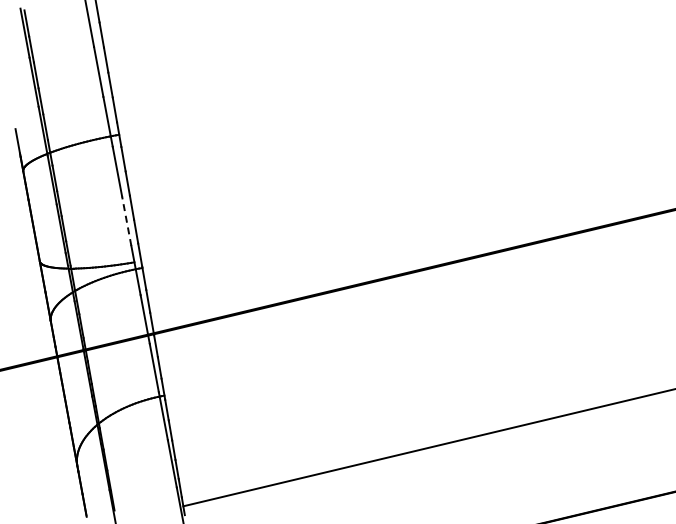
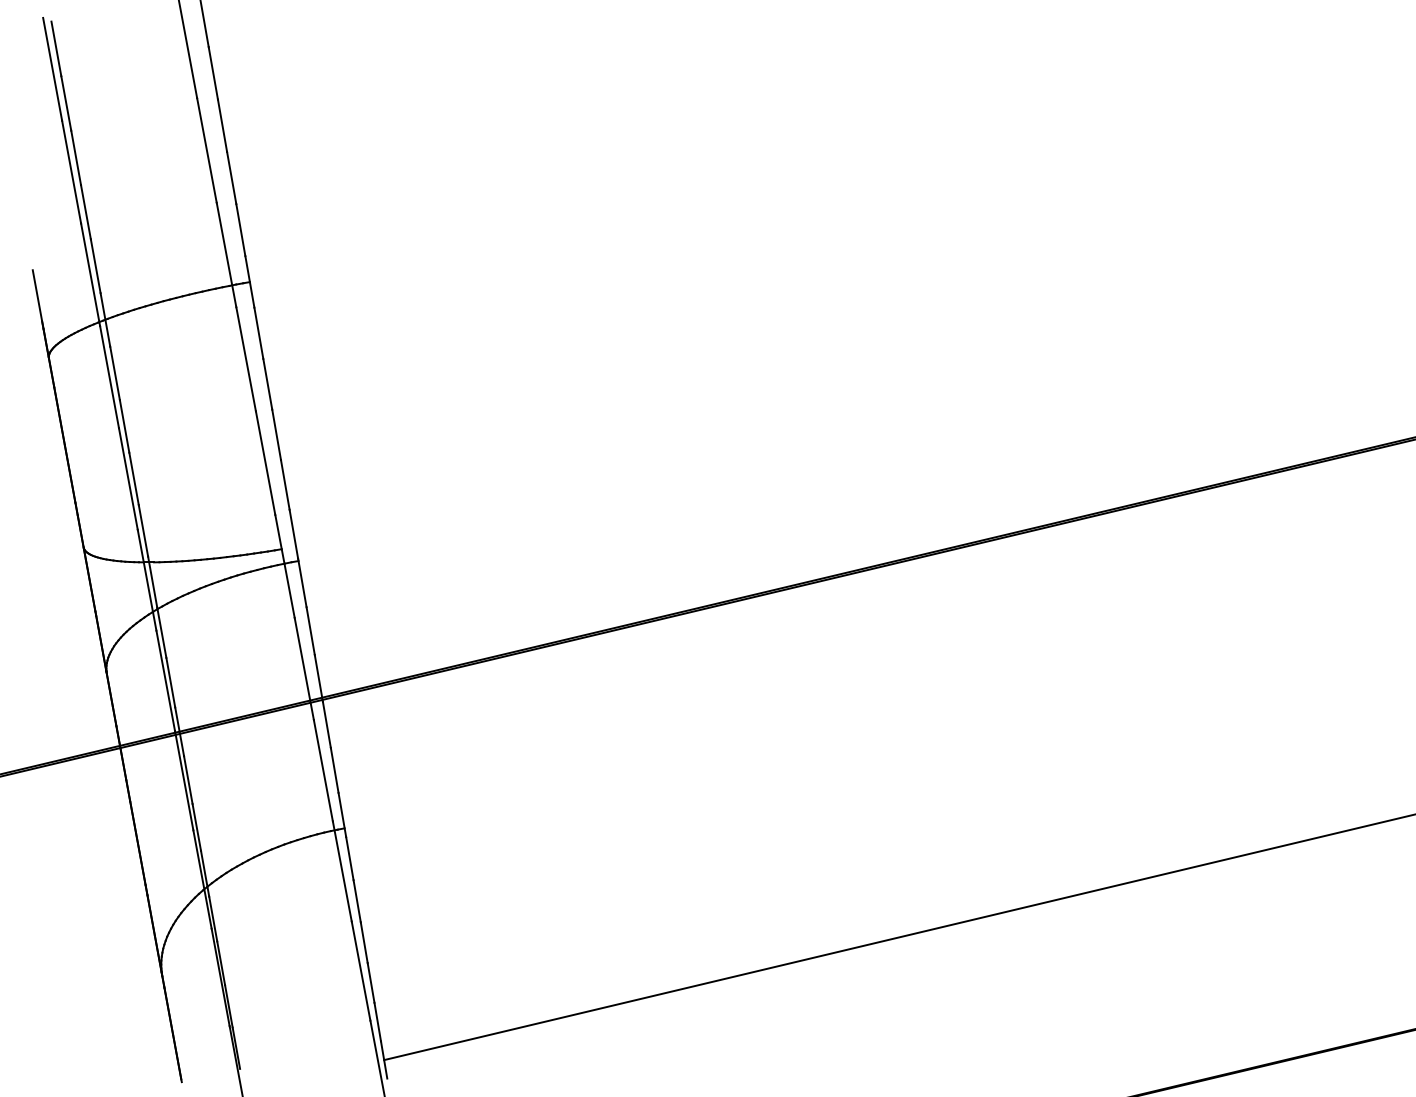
line: (126, 220) -> (265, 461), dashed -> solid

